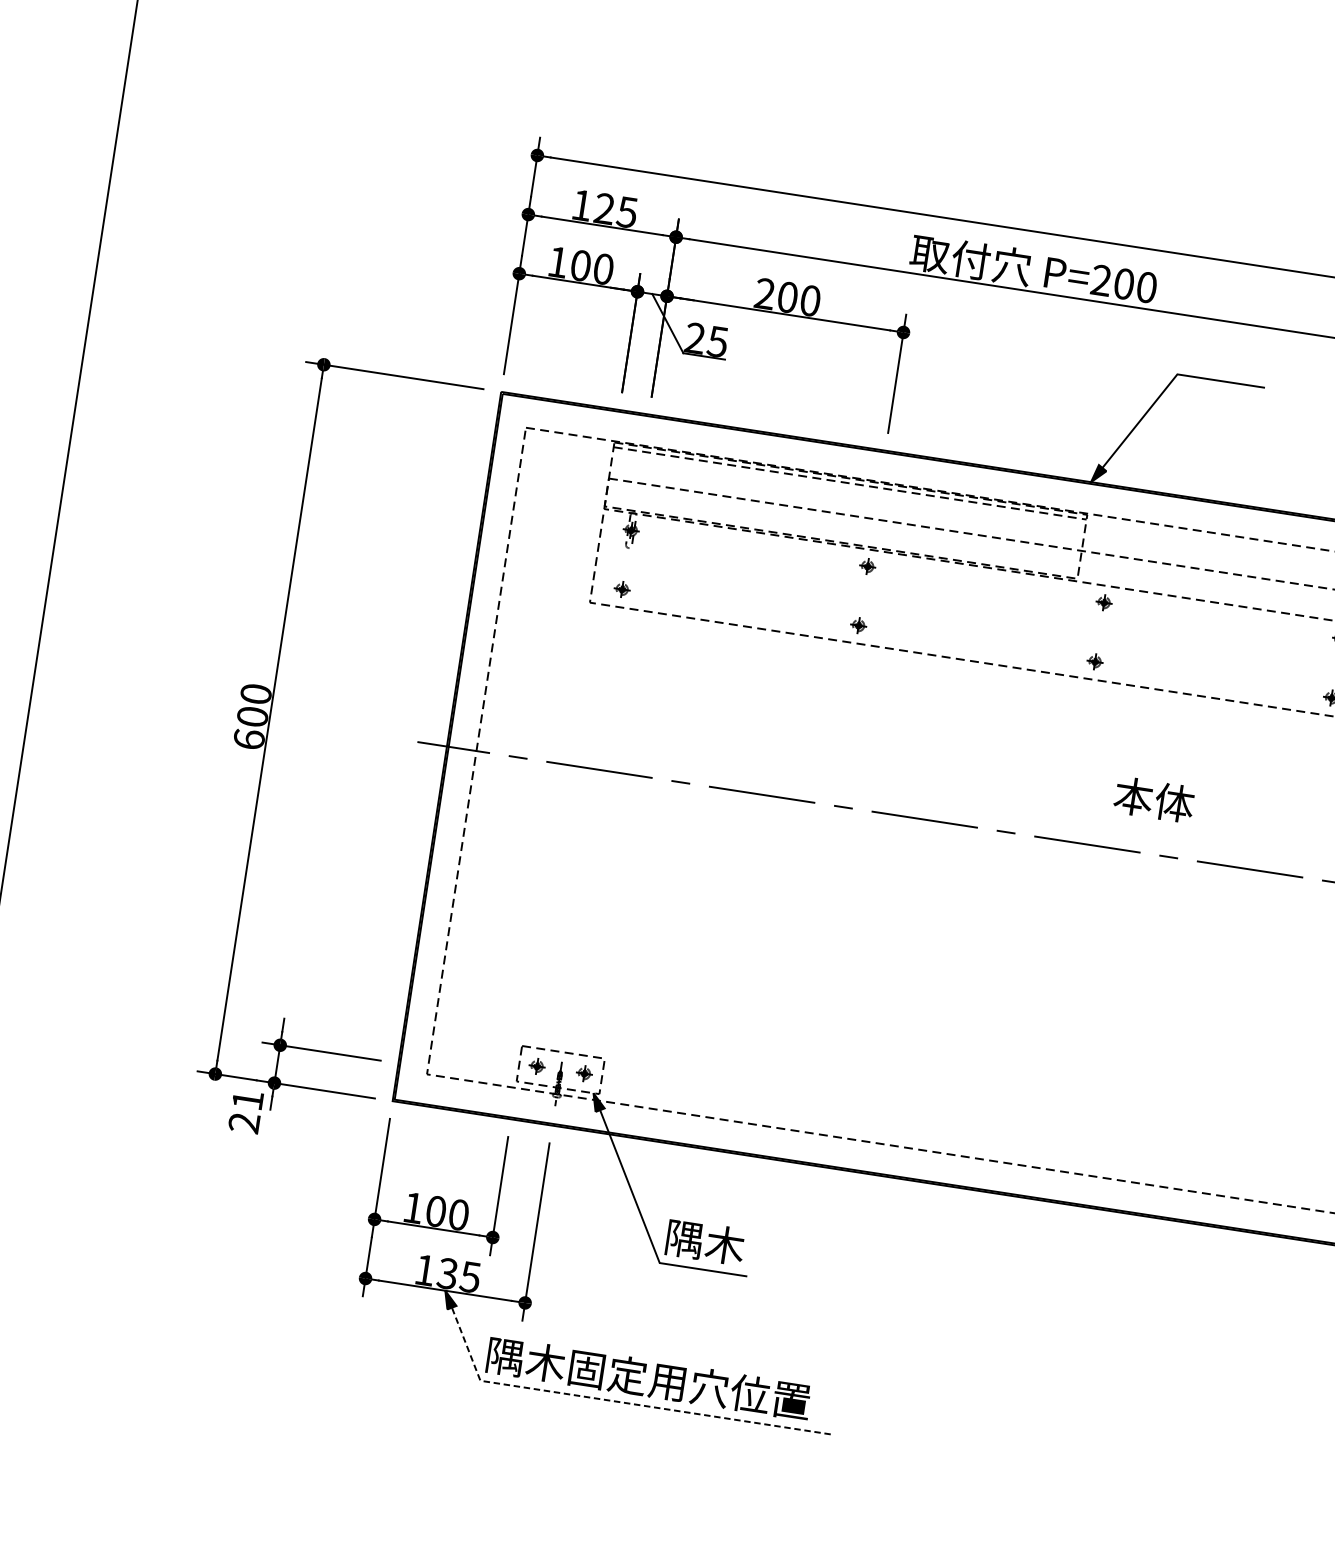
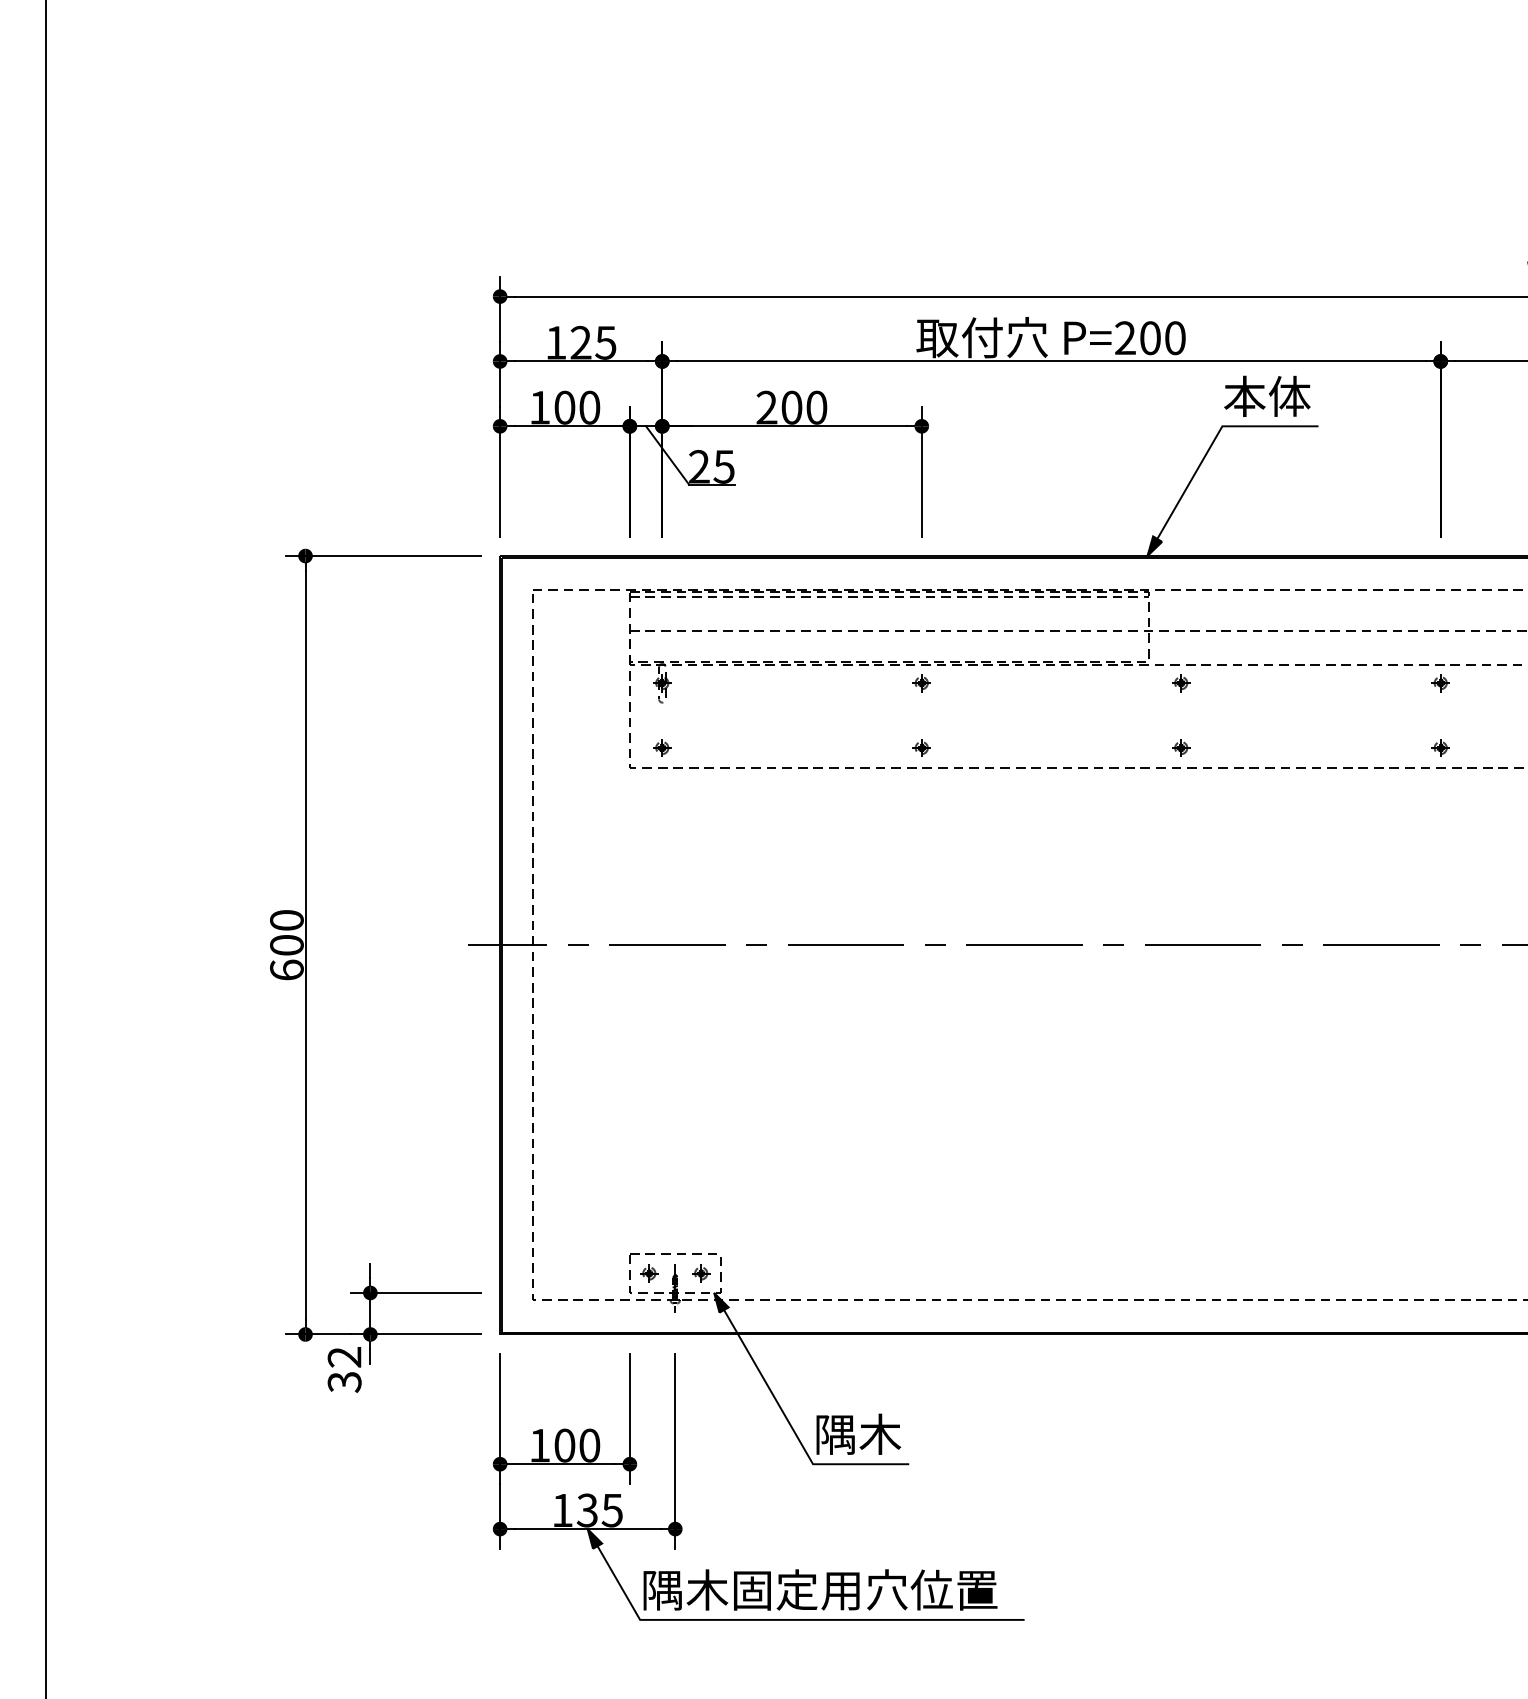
text: (1154, 799) -> (1267, 395), moved
text: (245, 1111) -> (344, 1369), 21 -> 32
line: (606, 1399) -> (778, 1619), dashed -> solid

